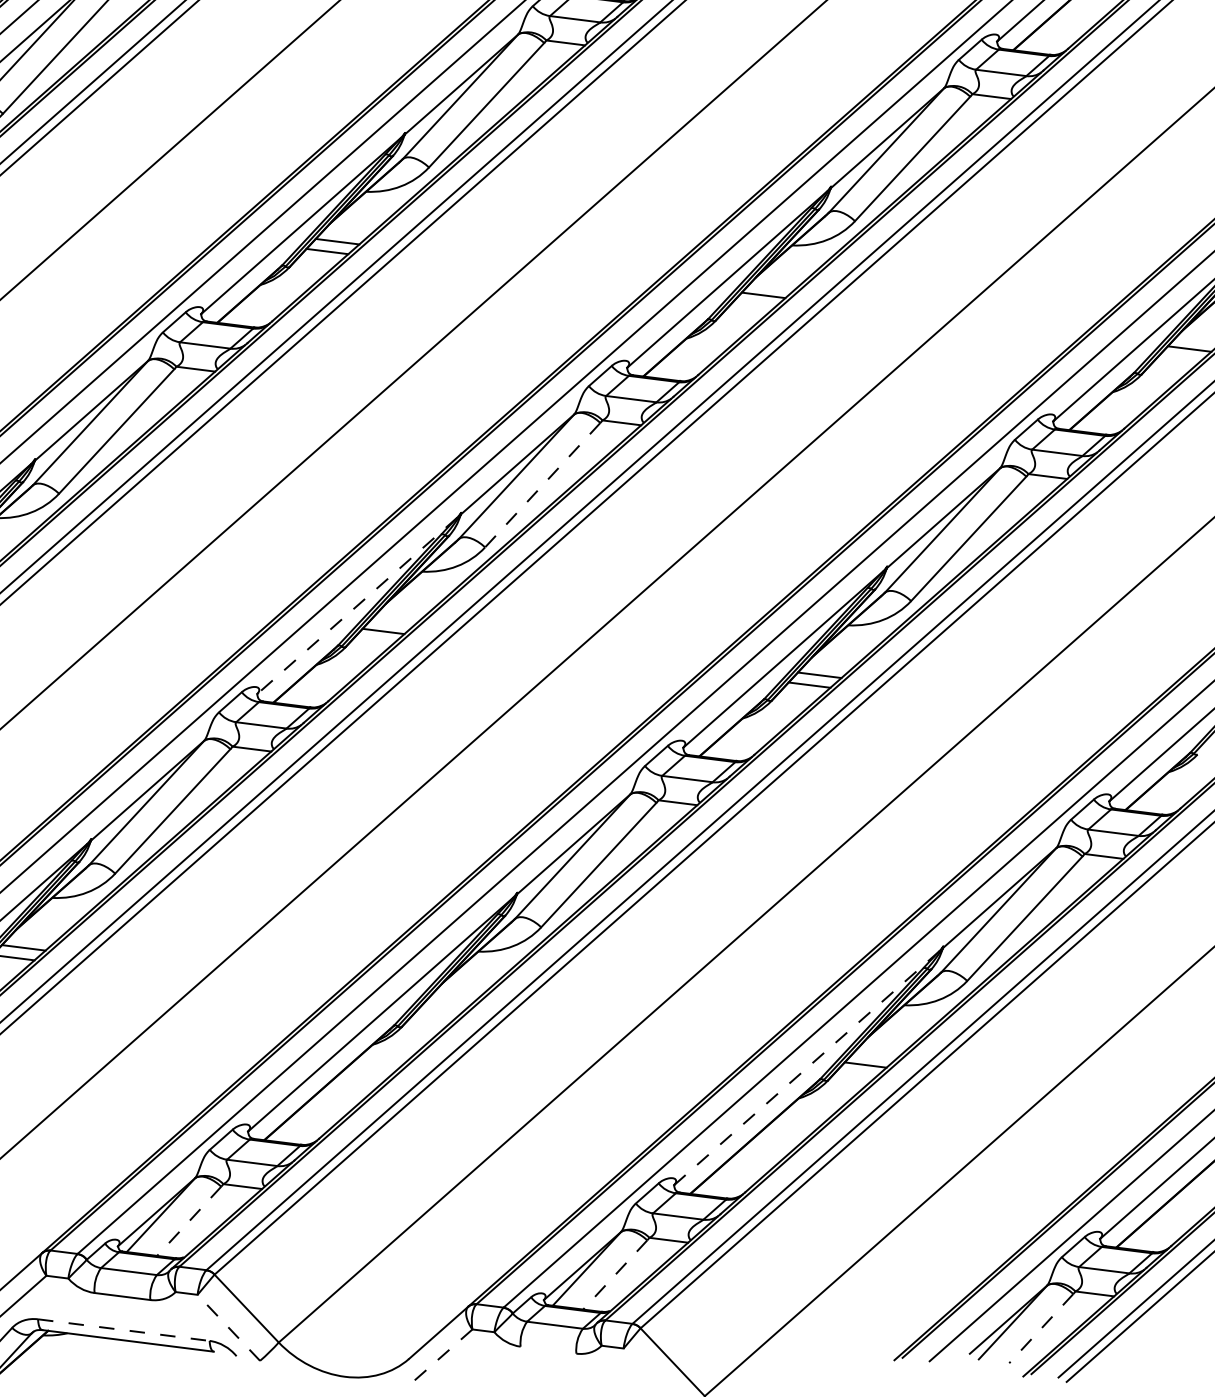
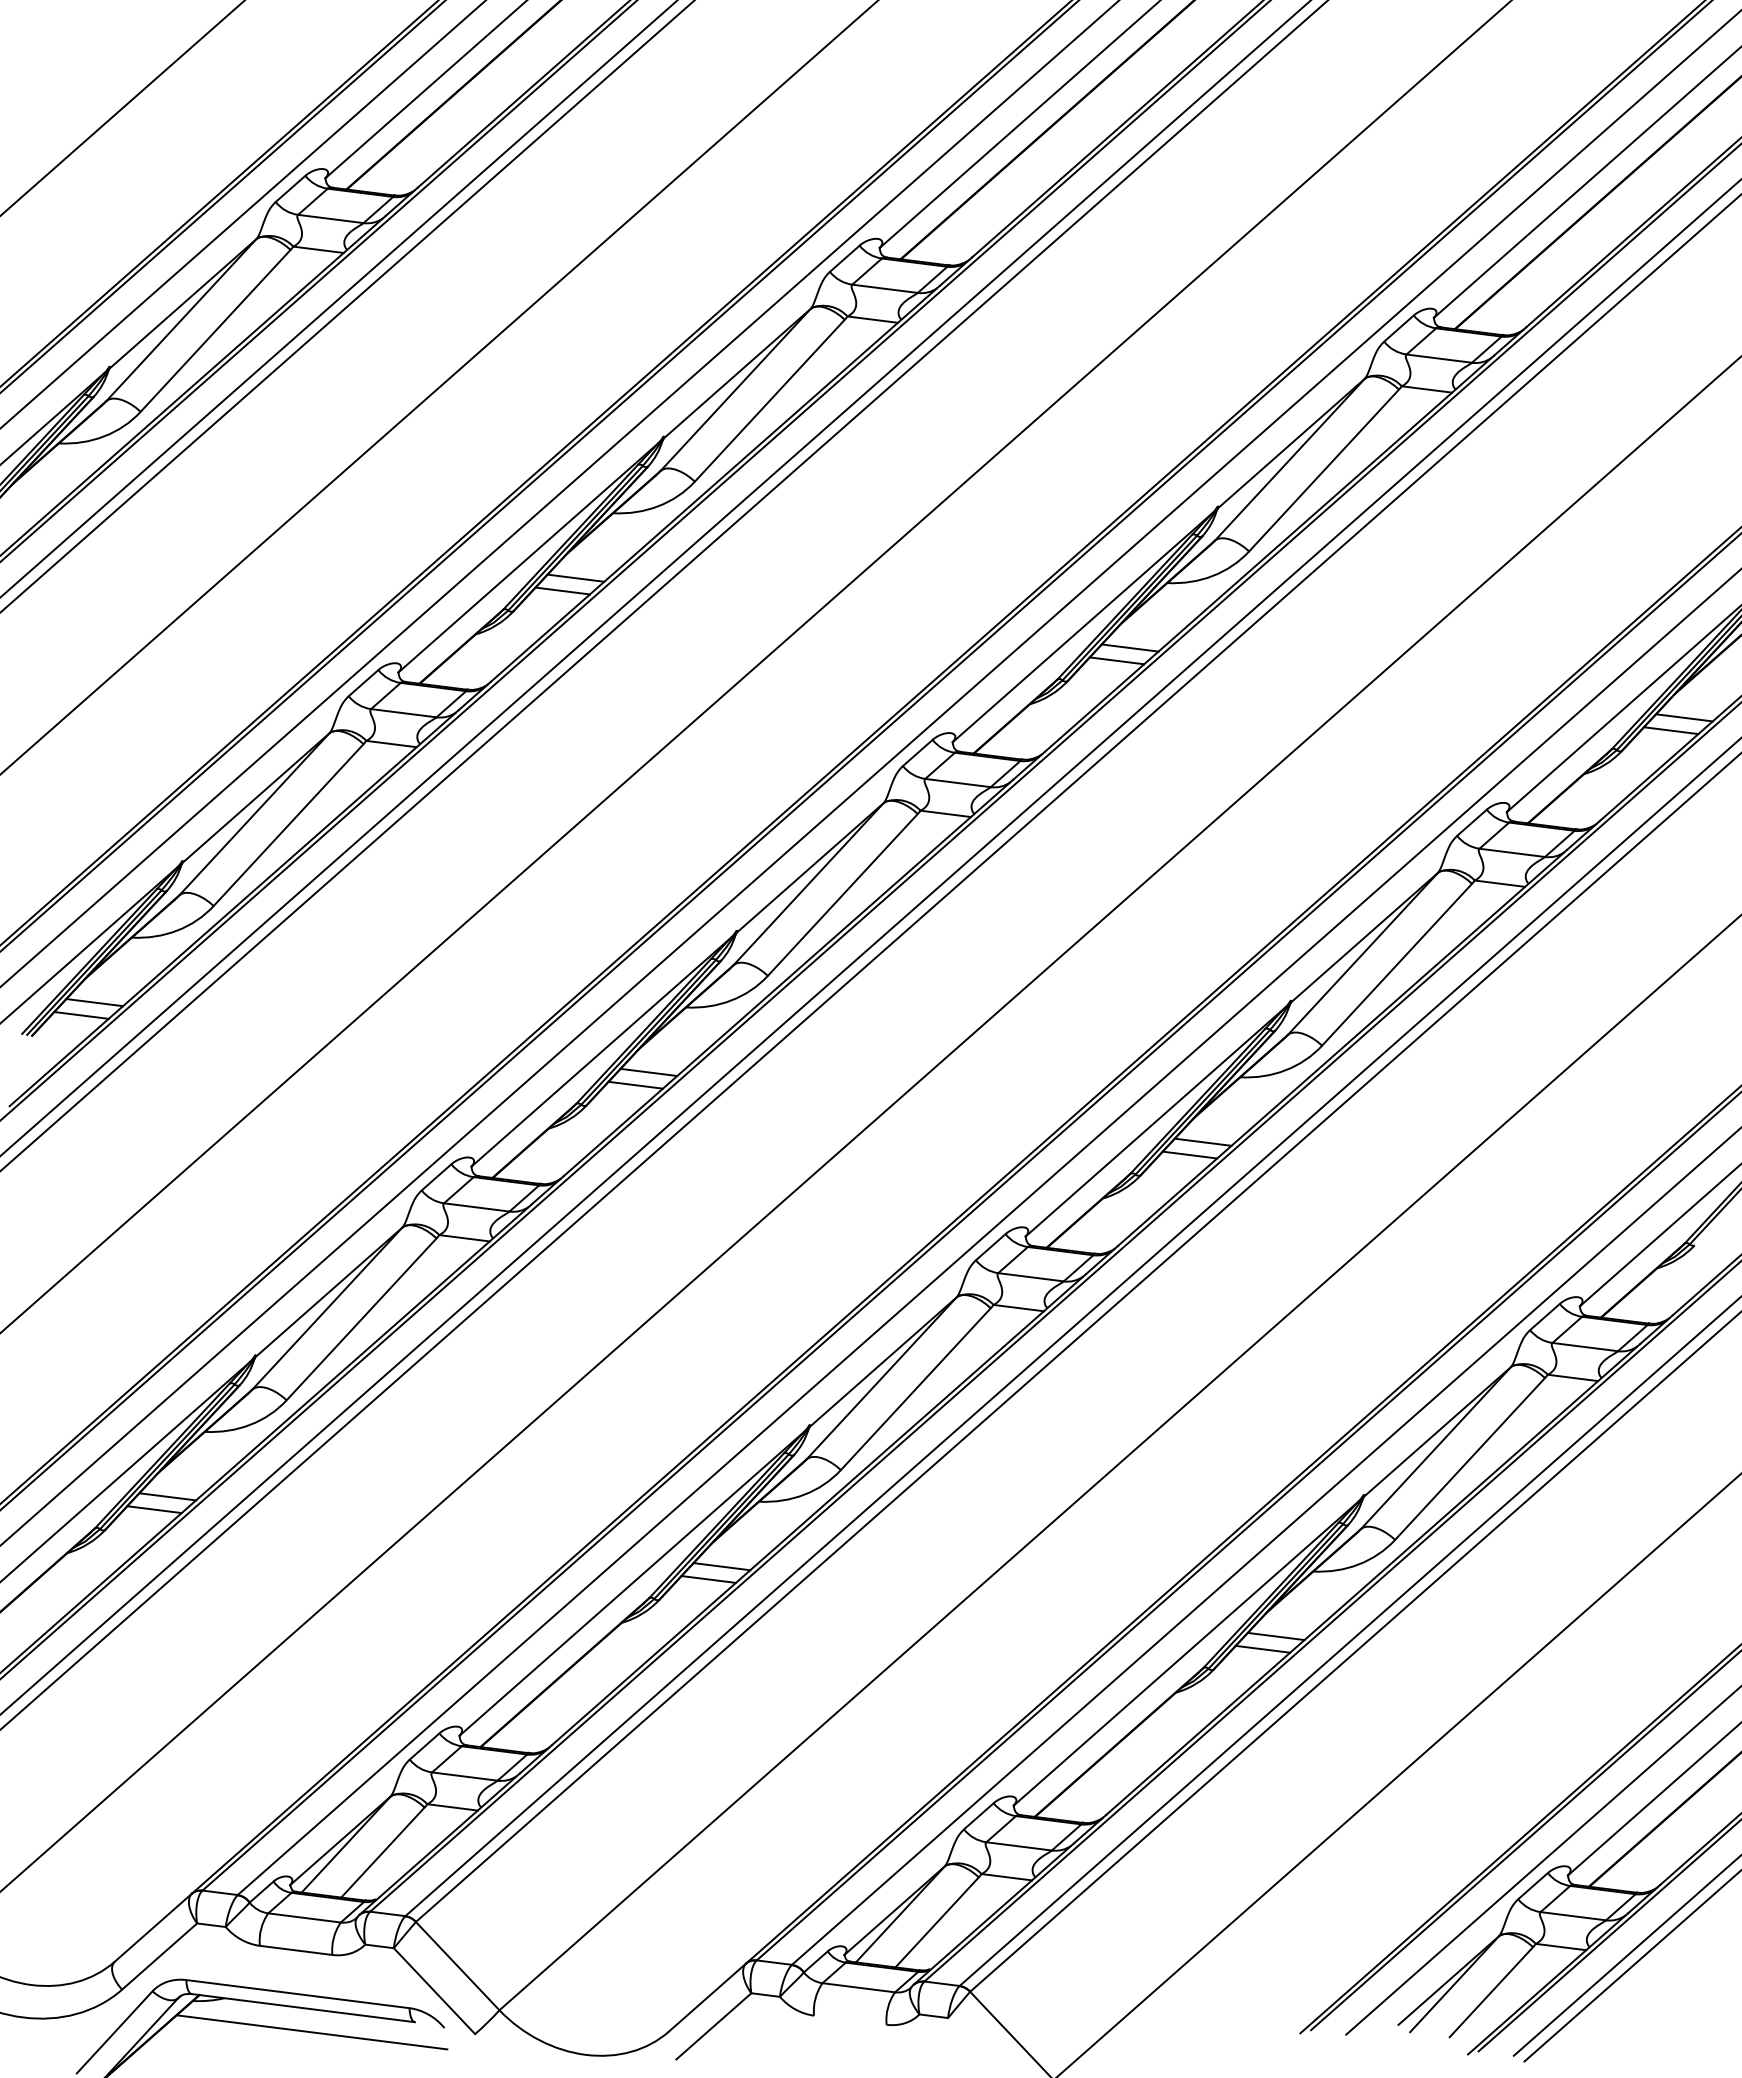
line: (753, 304) -> (1116, 660), added
line: (1178, 358) -> (1670, 730), added
line: (542, 485) -> (842, 895), dashed -> solid
line: (357, 605) -> (601, 1051), dashed -> solid
line: (393, 621) -> (648, 1072), added
line: (449, 1001) -> (721, 1566), added
line: (439, 1011) -> (708, 1579), added
line: (875, 1055) -> (1275, 1636), added
line: (806, 1068) -> (1185, 1653), dashed -> solid
line: (188, 1221) -> (382, 1852), dashed -> solid
line: (614, 1275) -> (936, 1922), dashed -> solid
line: (228, 1327) -> (434, 1990), dashed -> solid
line: (1041, 1328) -> (1491, 1992), dashed -> solid
line: (124, 1330) -> (298, 1994), dashed -> solid
line: (443, 1355) -> (713, 2026), dashed -> solid
line: (134, 1359) -> (311, 2032), added

